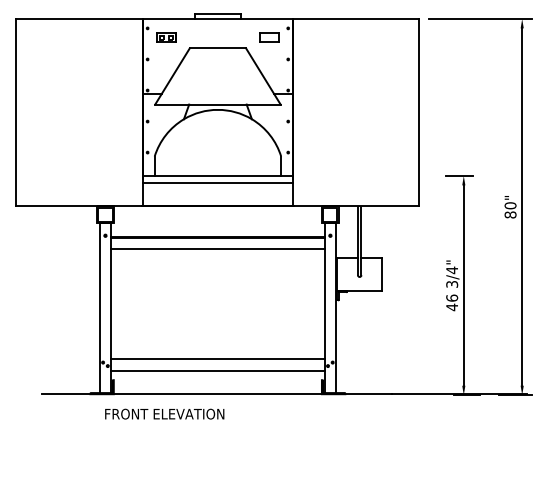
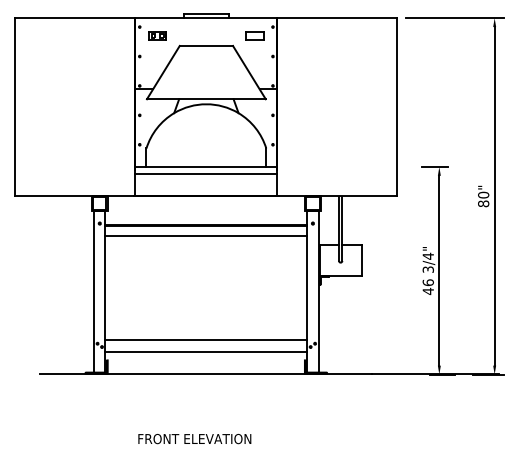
text: (164, 413) -> (194, 438), moved

